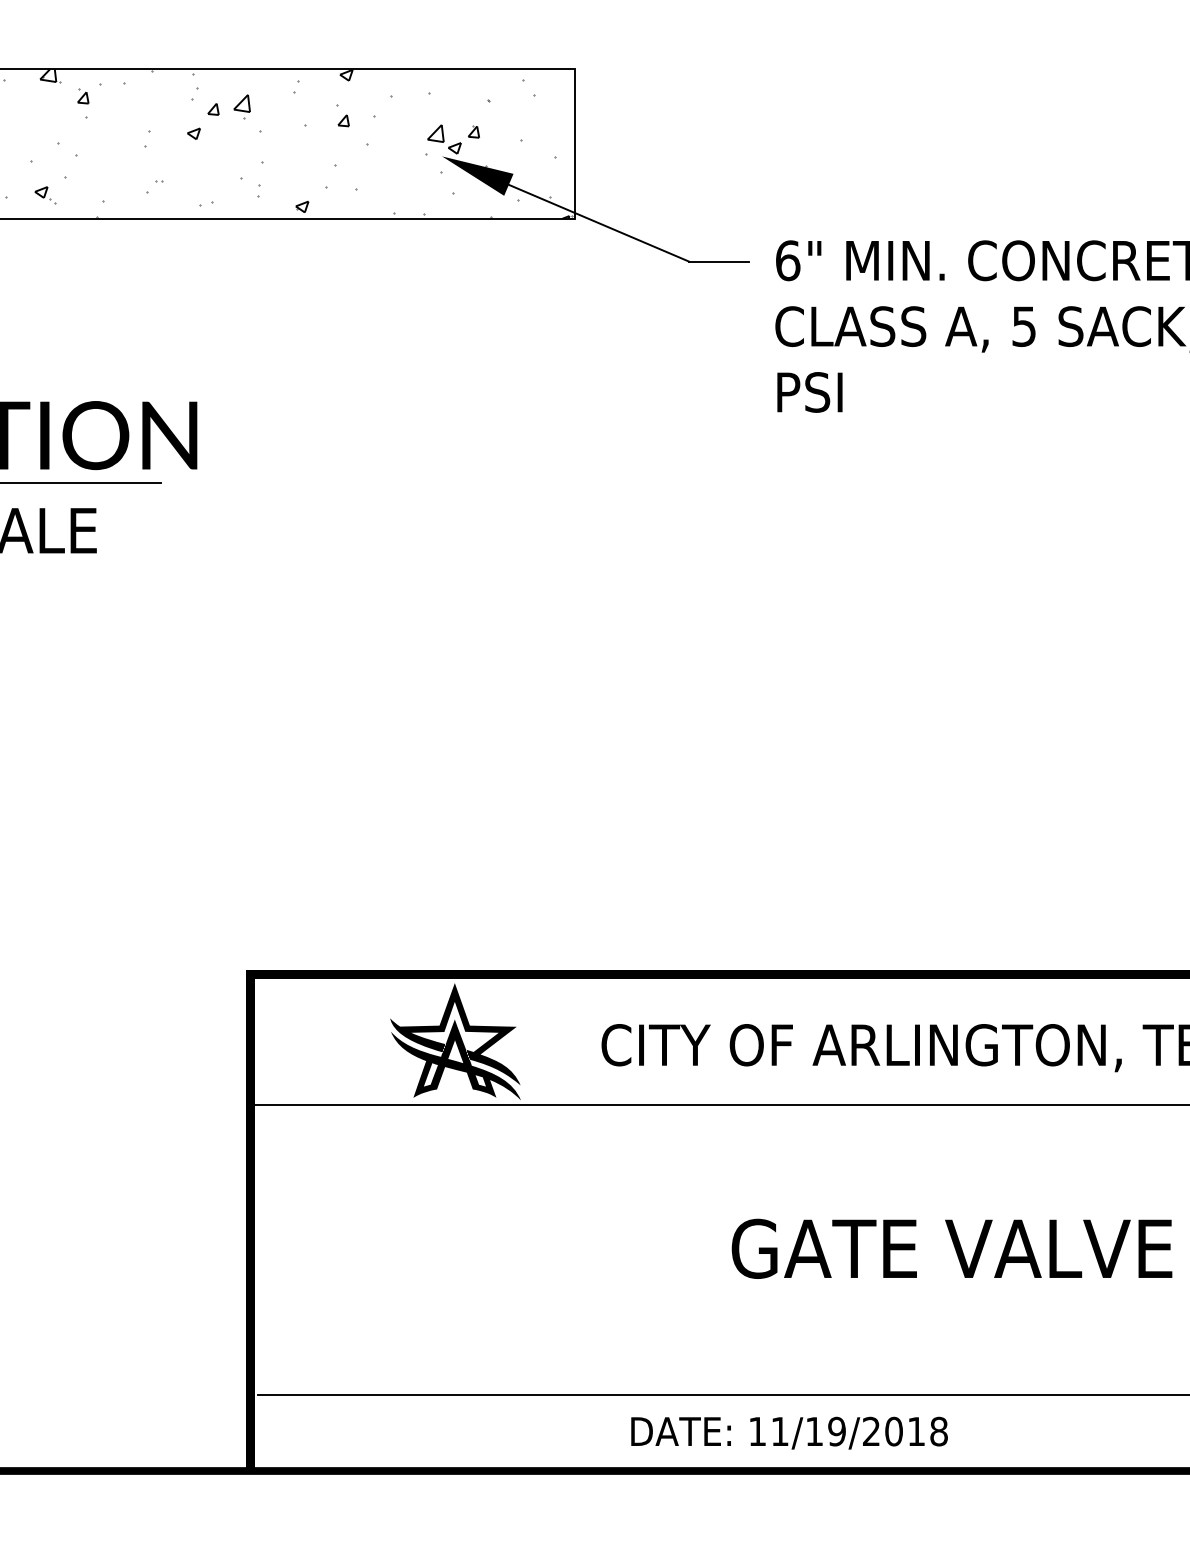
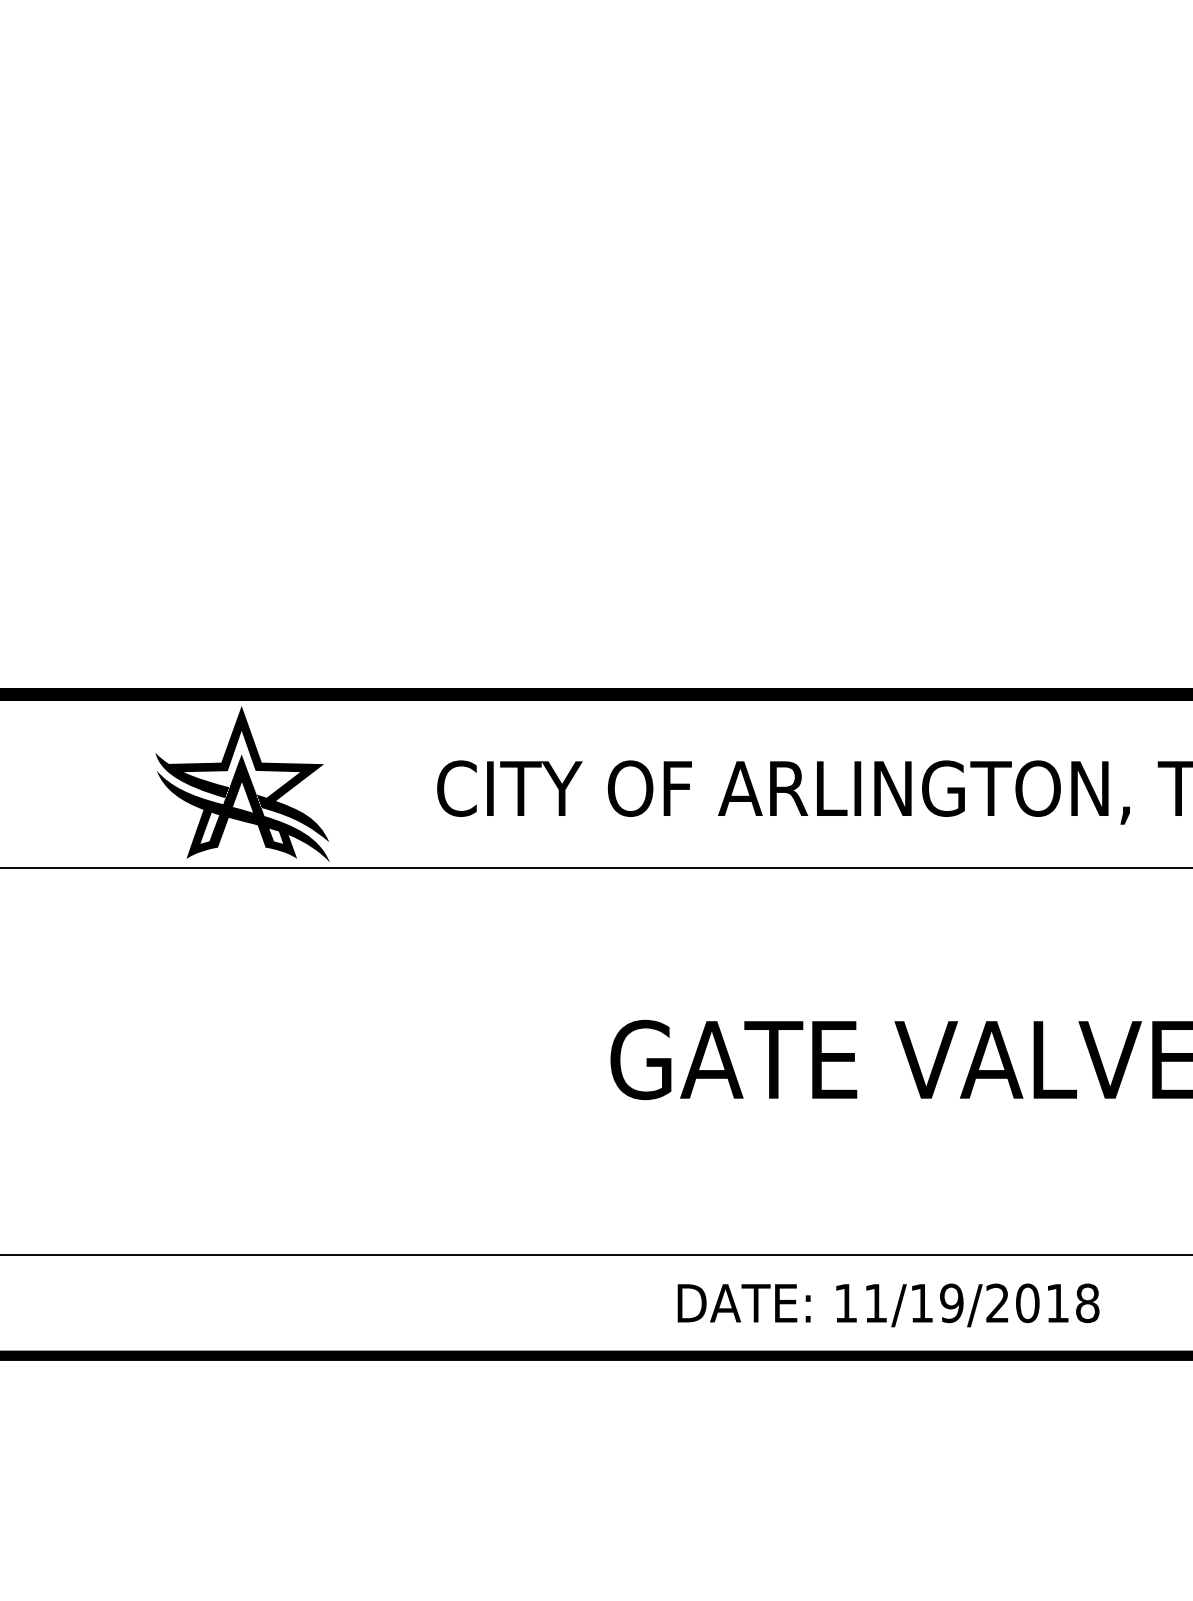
text: (789, 1432) -> (888, 1304), moved

